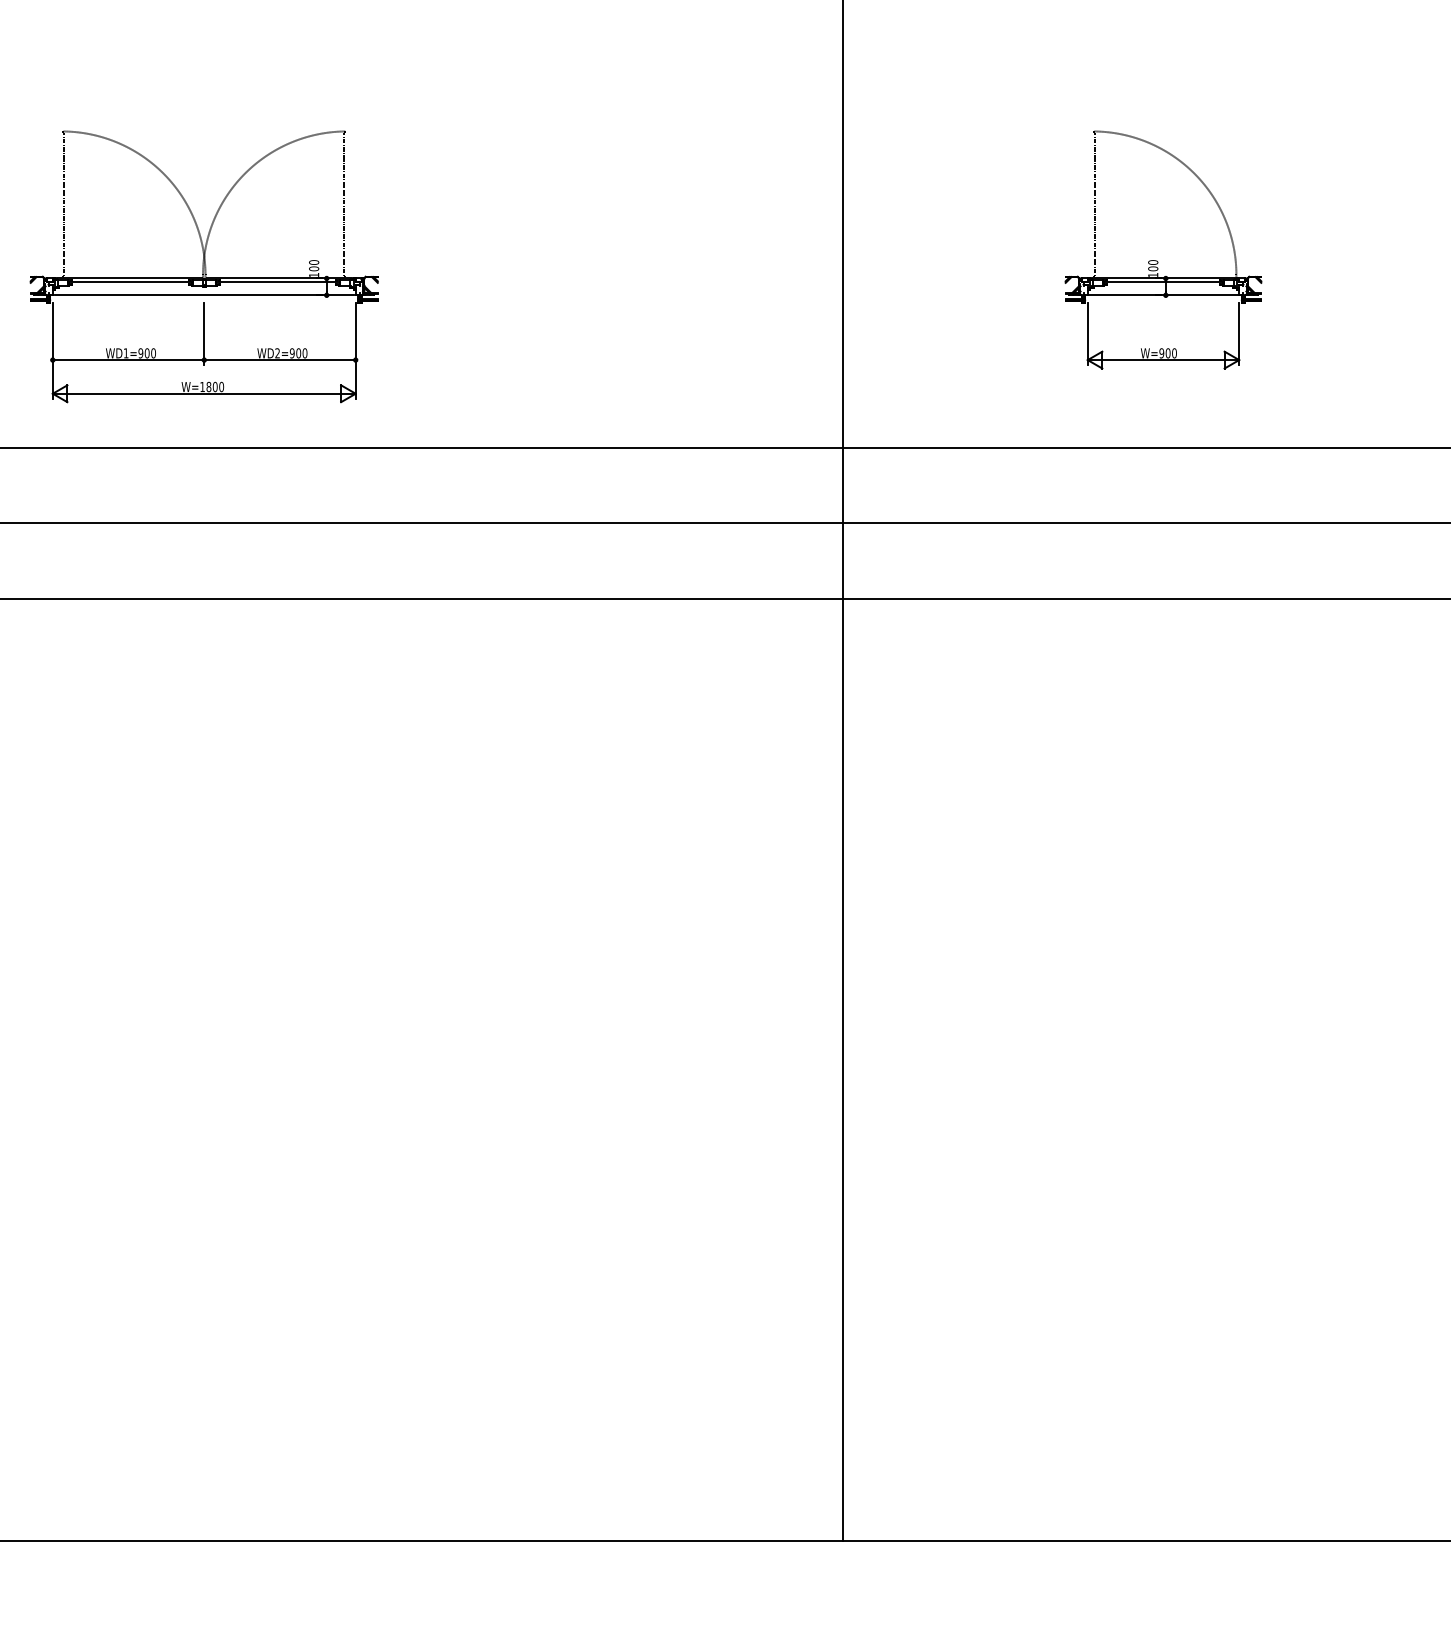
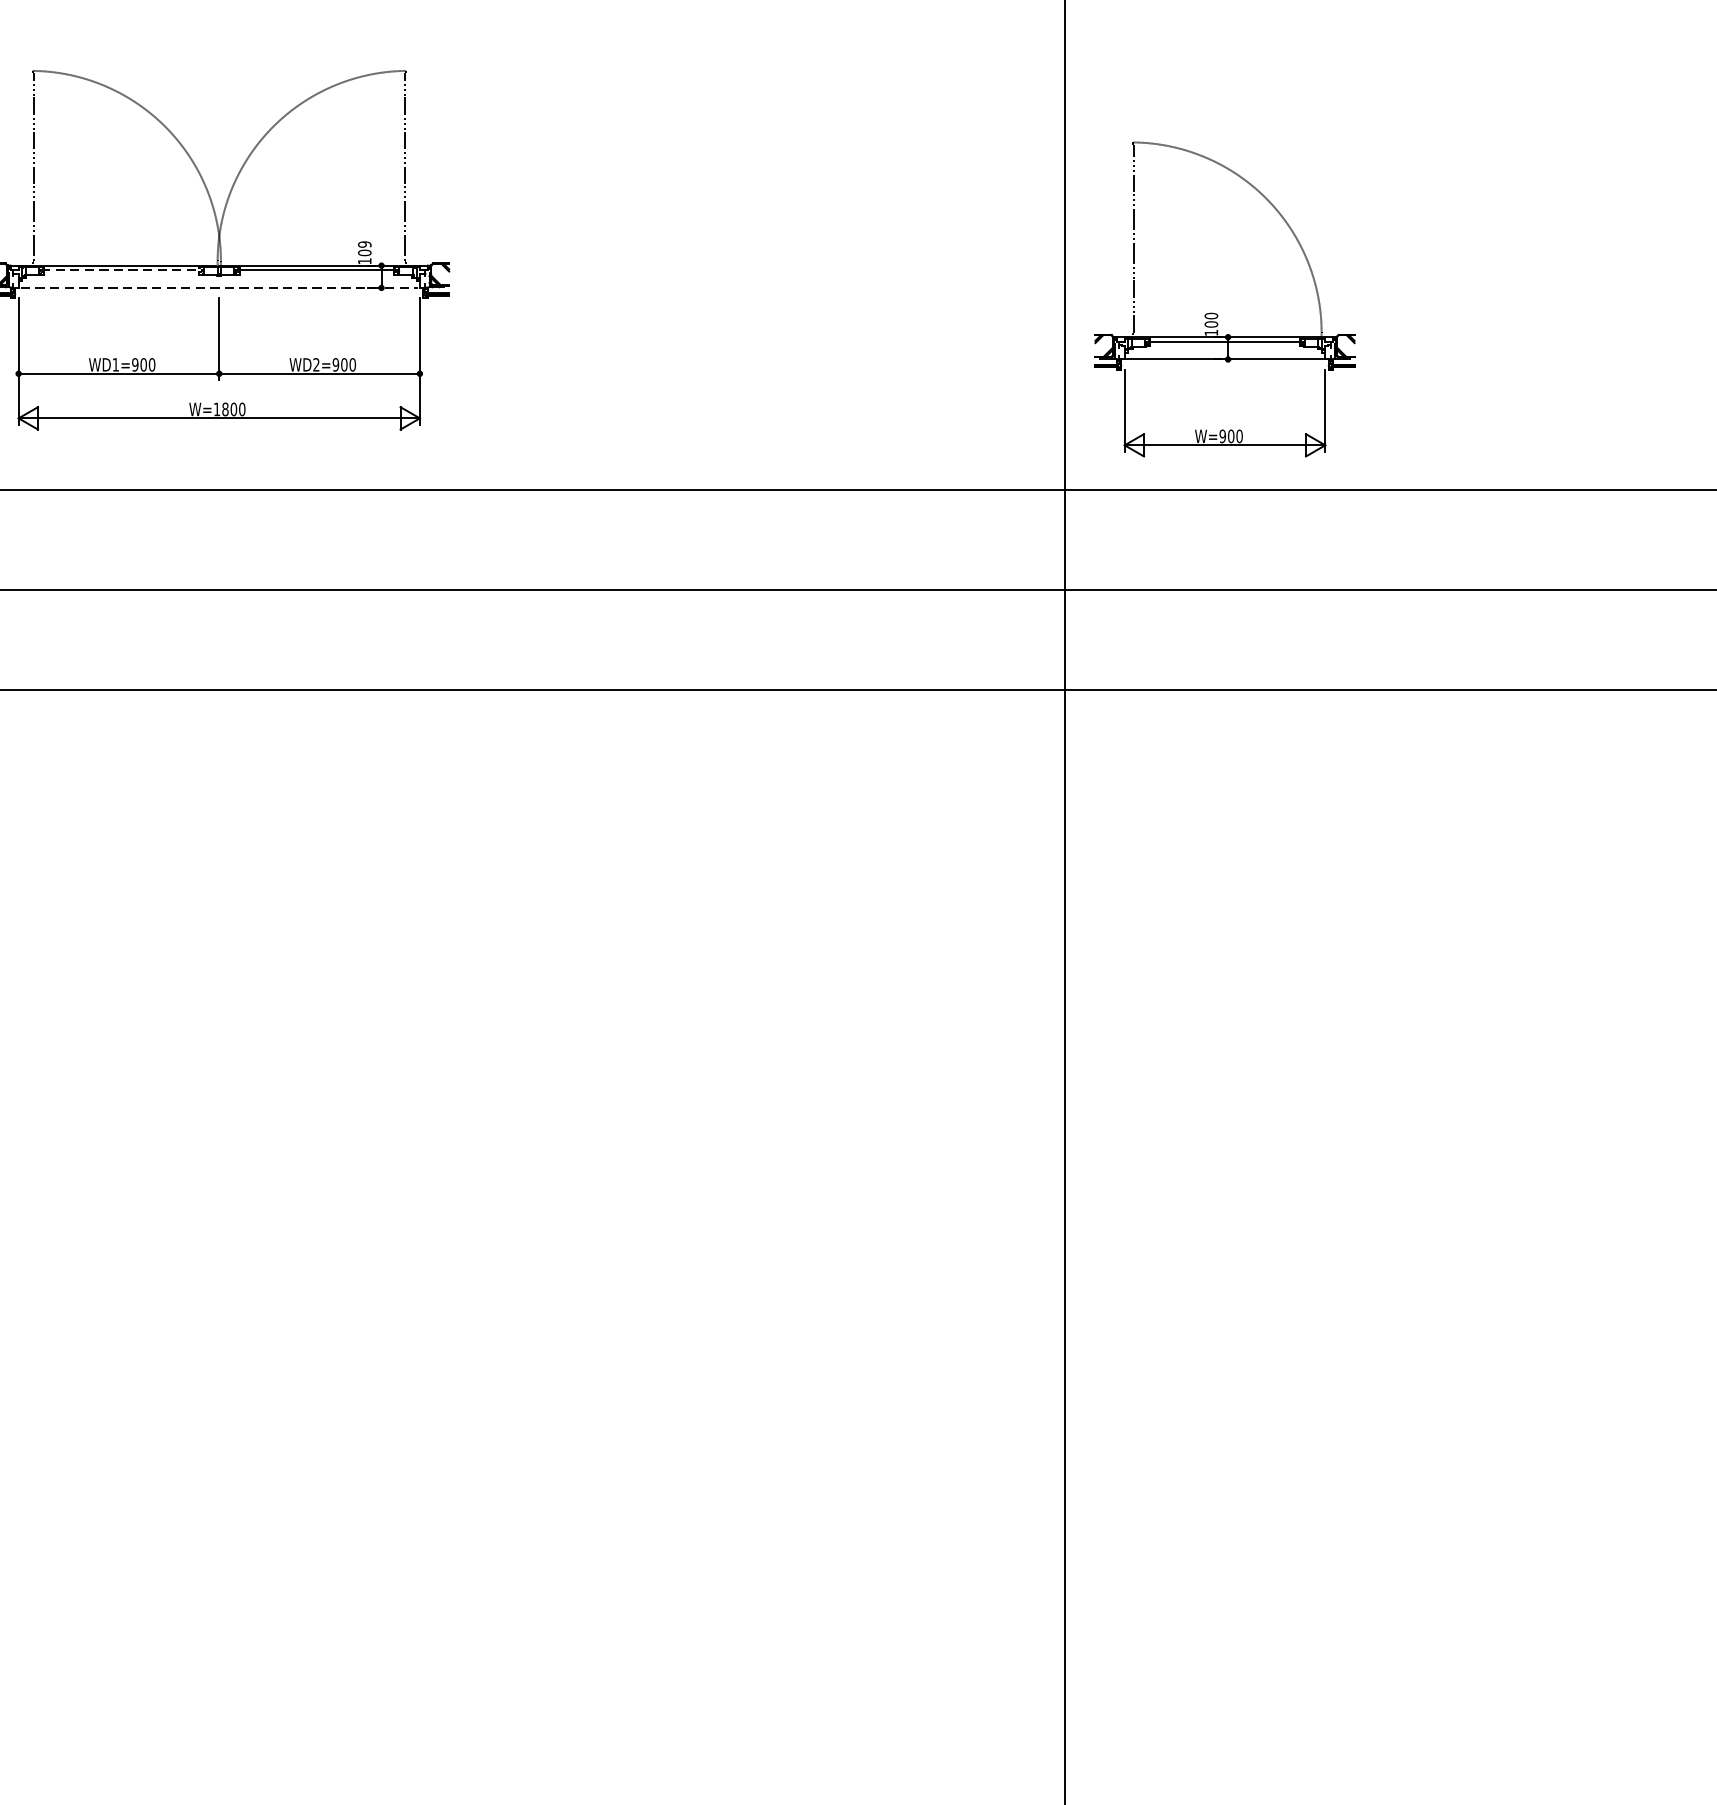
part: (1157, 260) -> (1217, 313), moved
text: (314, 262) -> (365, 244), 100 -> 109
line: (130, 282) -> (121, 270), solid -> dashed
line: (204, 295) -> (219, 288), solid -> dashed

